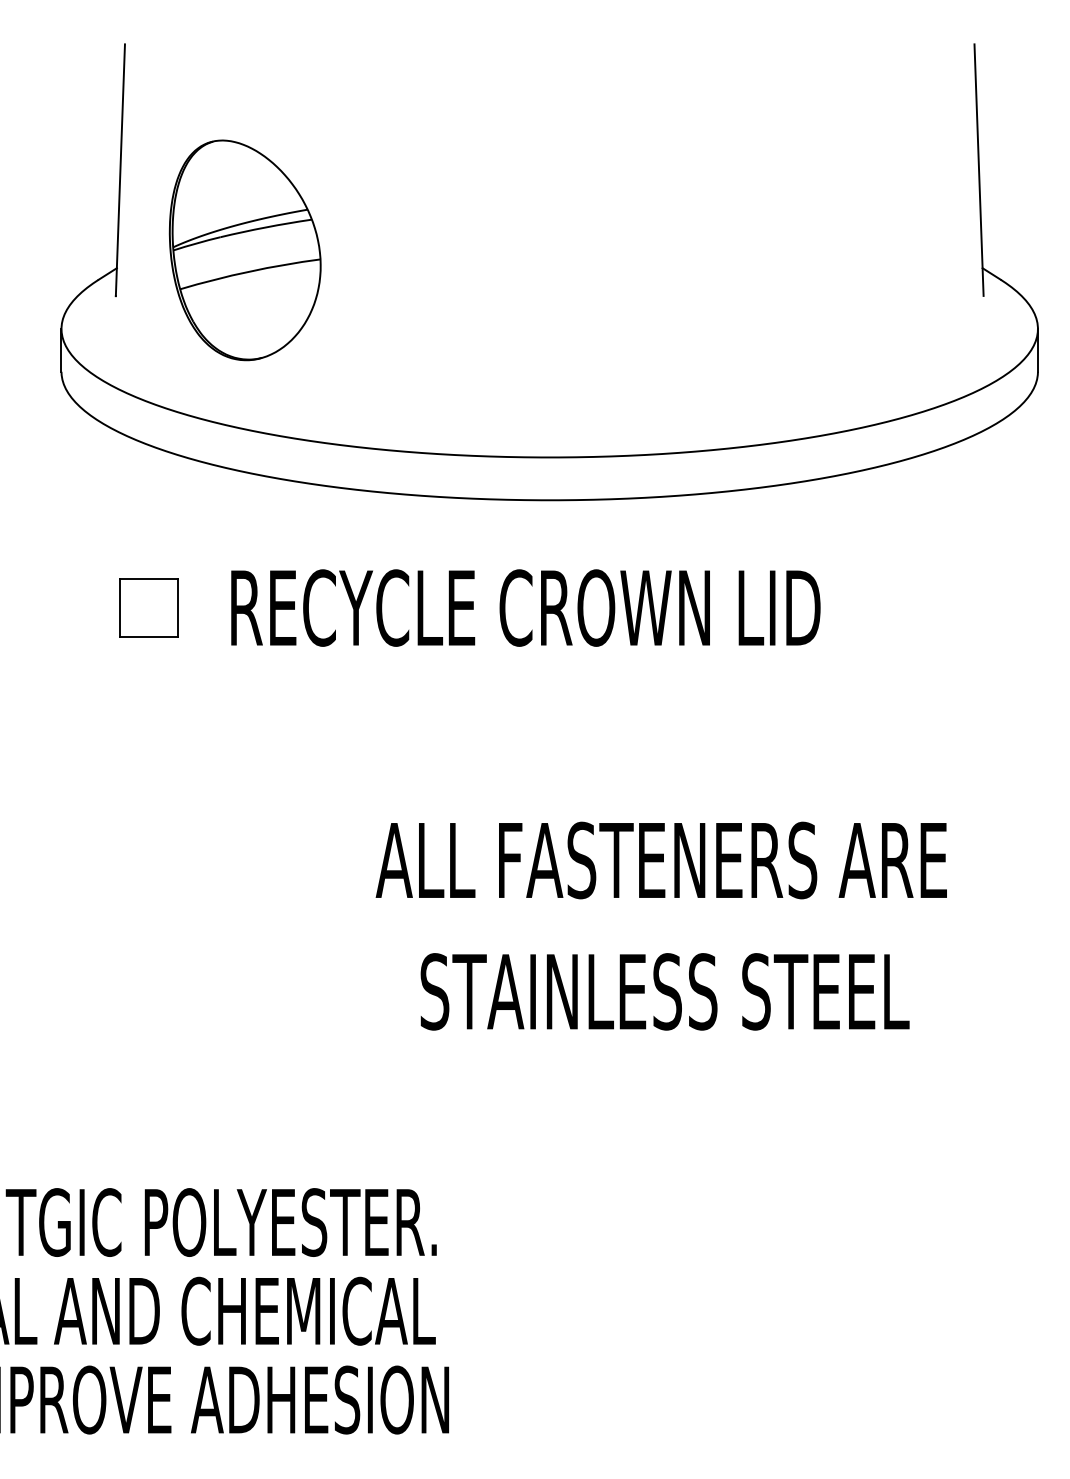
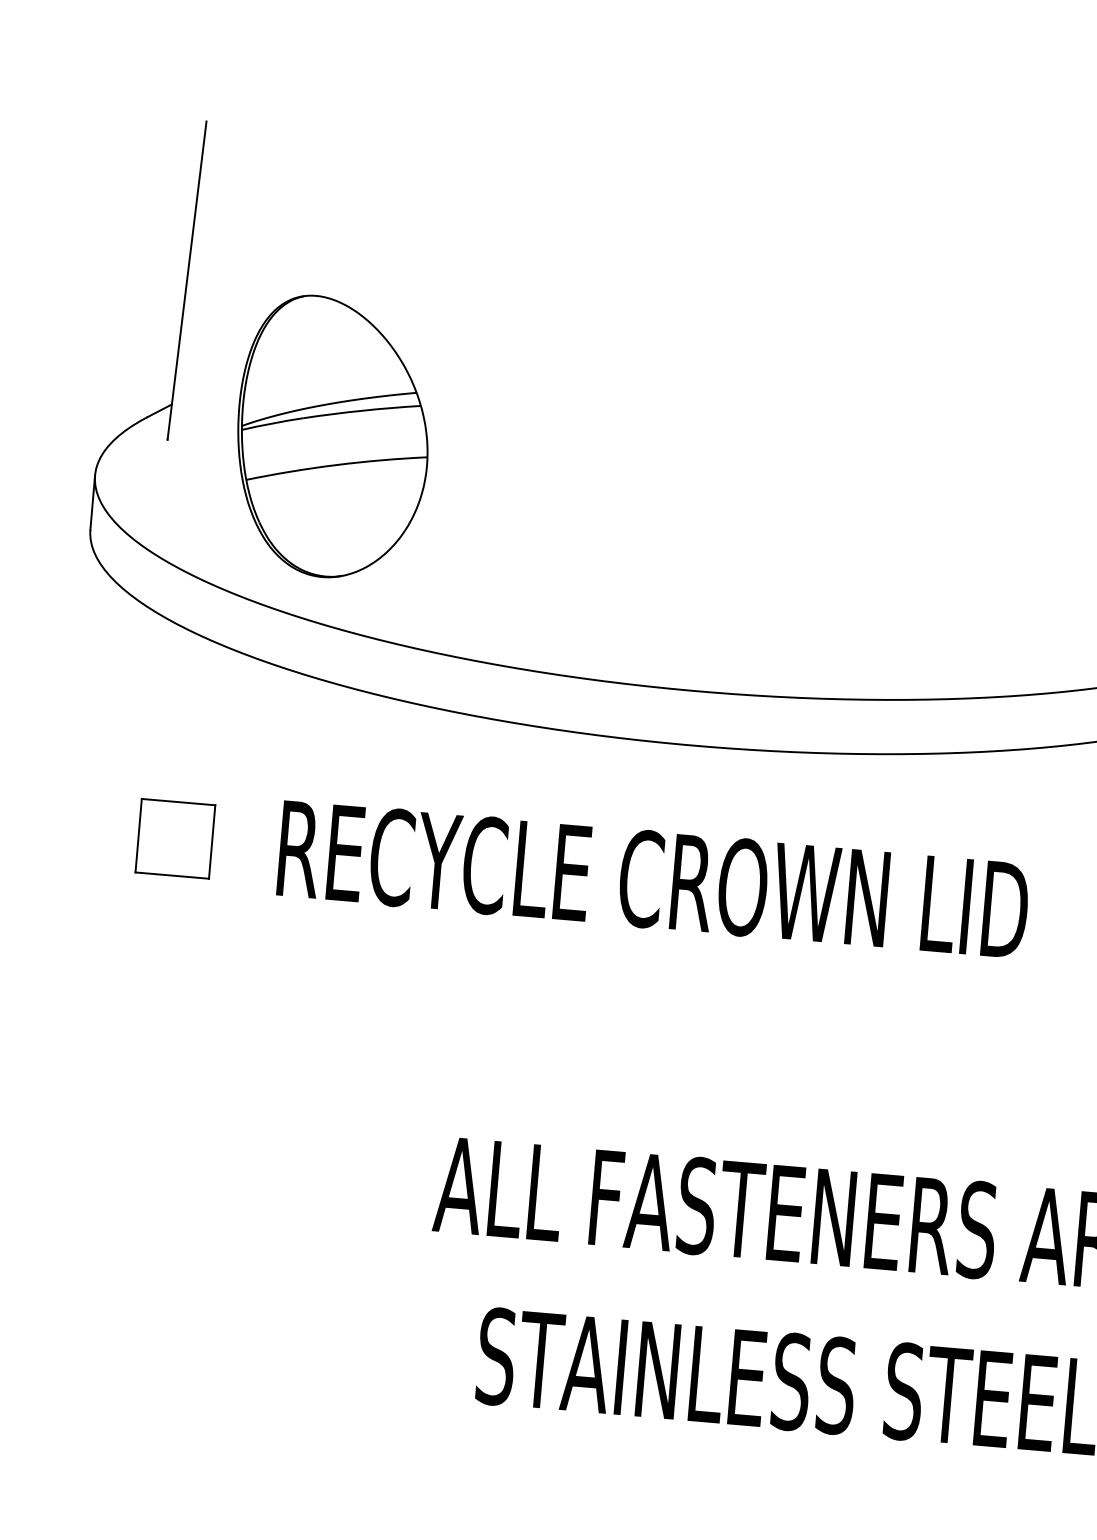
part: (244, 250) -> (332, 437), moved

